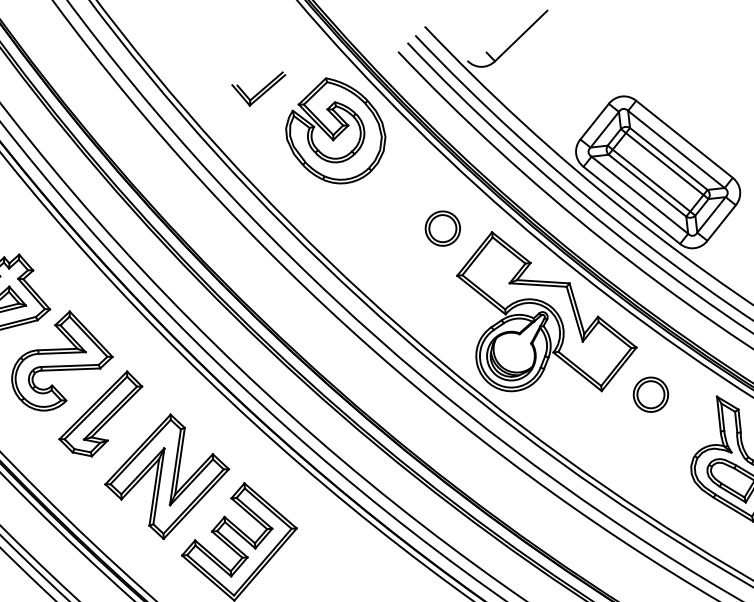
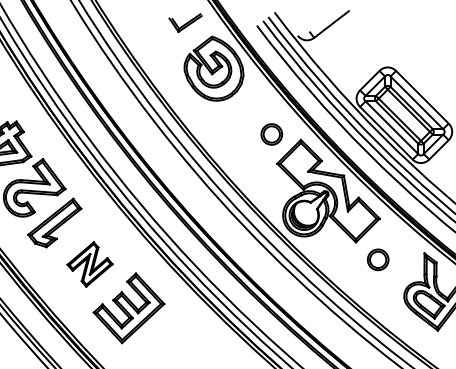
part: (259, 88) -> (185, 22), moved
part: (649, 394) -> (377, 259), moved
part: (166, 476) -> (89, 264), size x0.6

